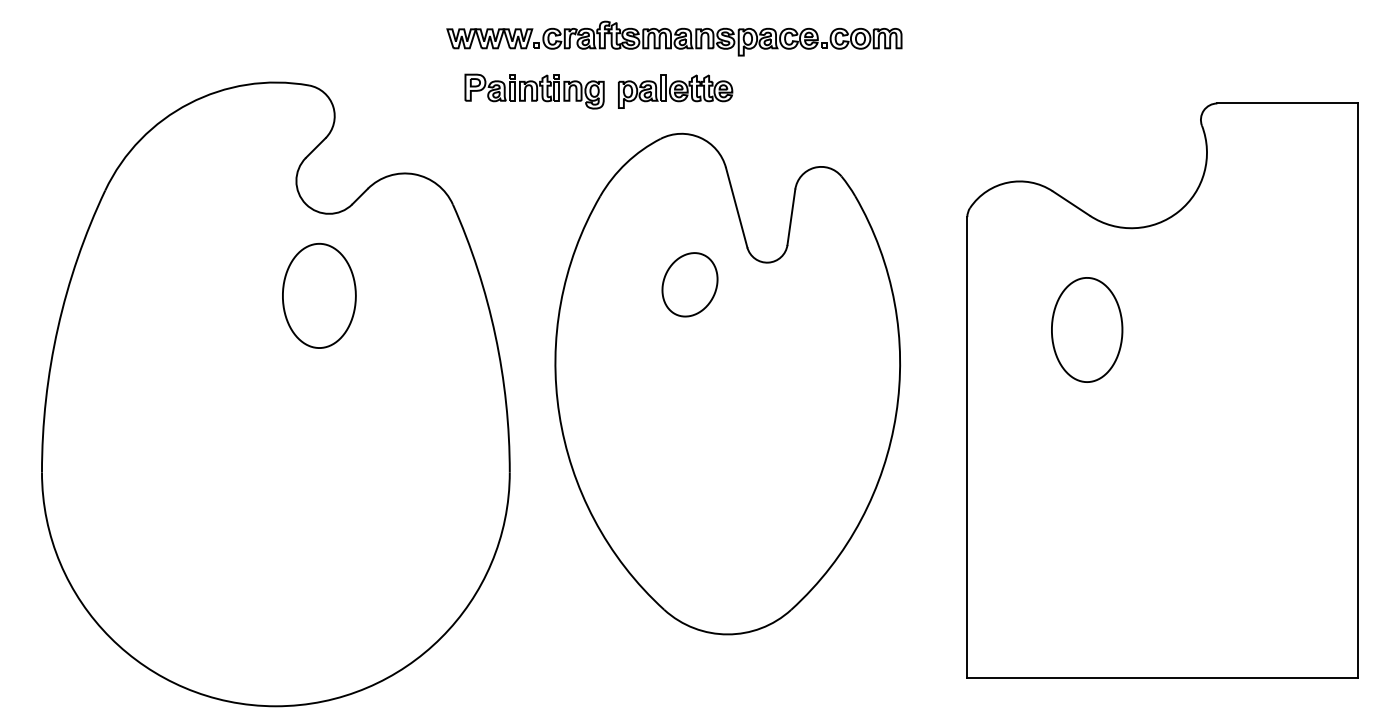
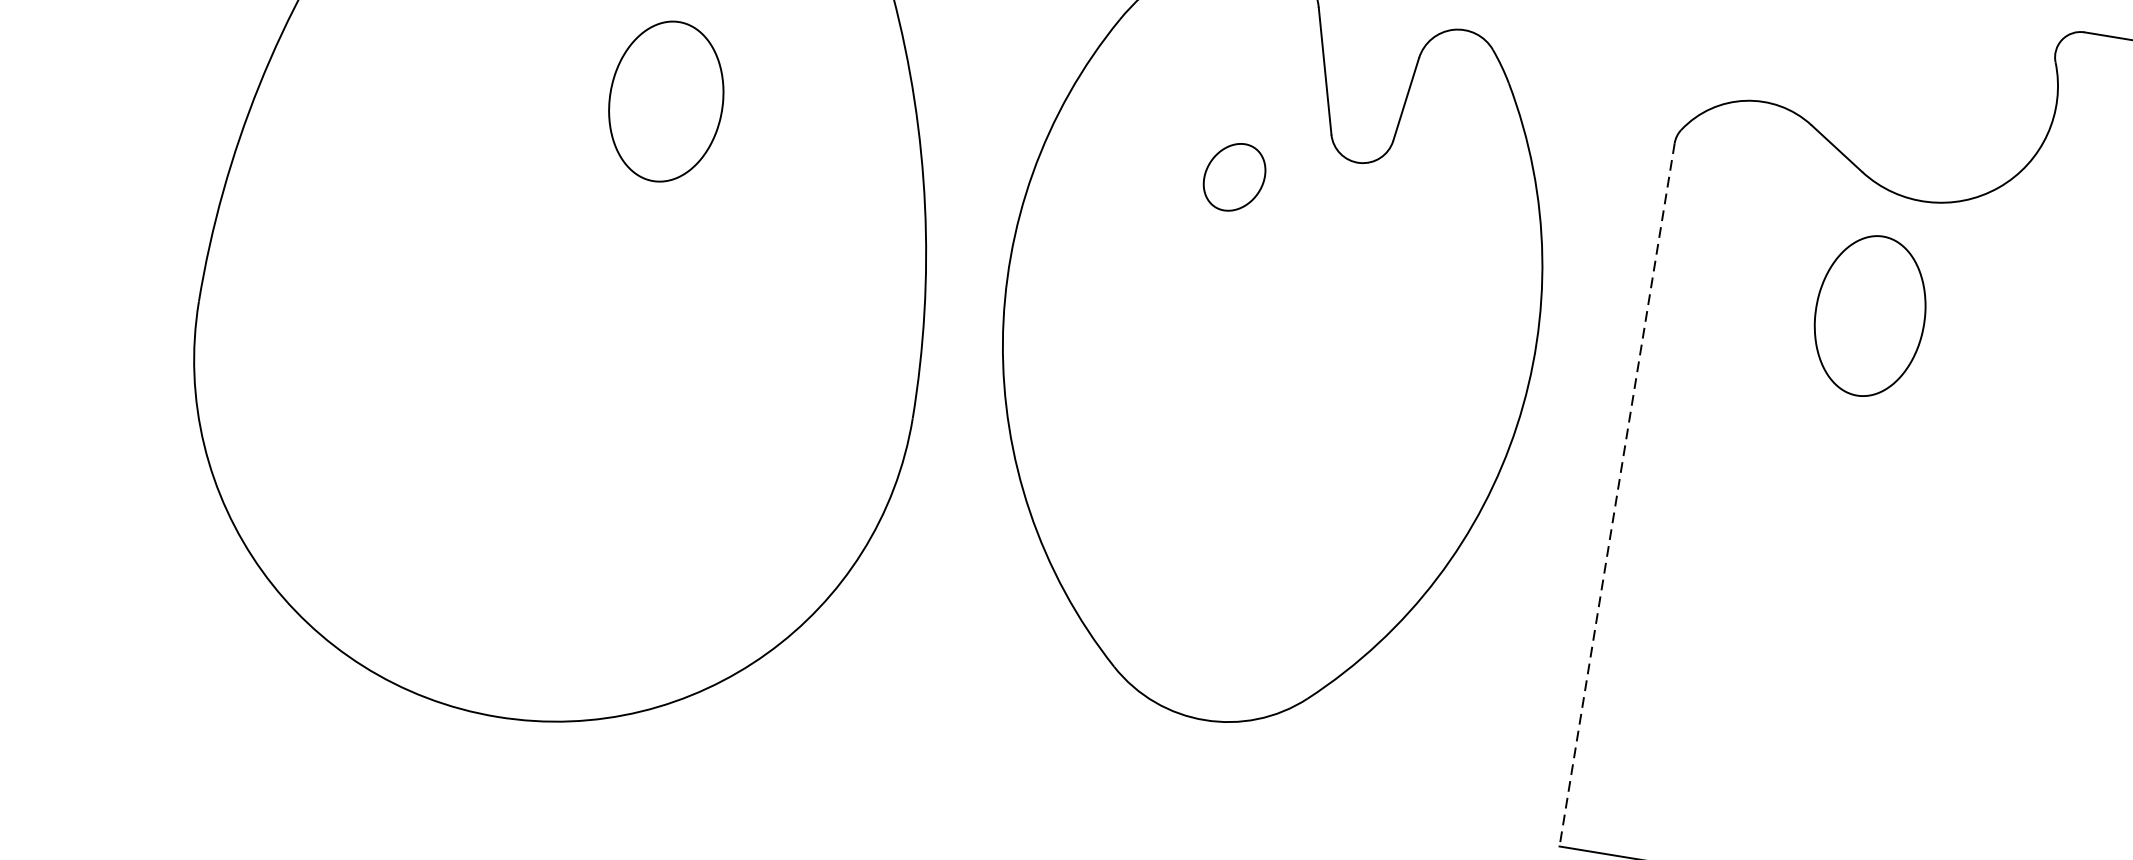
part: (689, 284) -> (1233, 176), size x0.7
part: (1087, 329) -> (1870, 315), moved
line: (967, 448) -> (1617, 496), solid -> dashed

